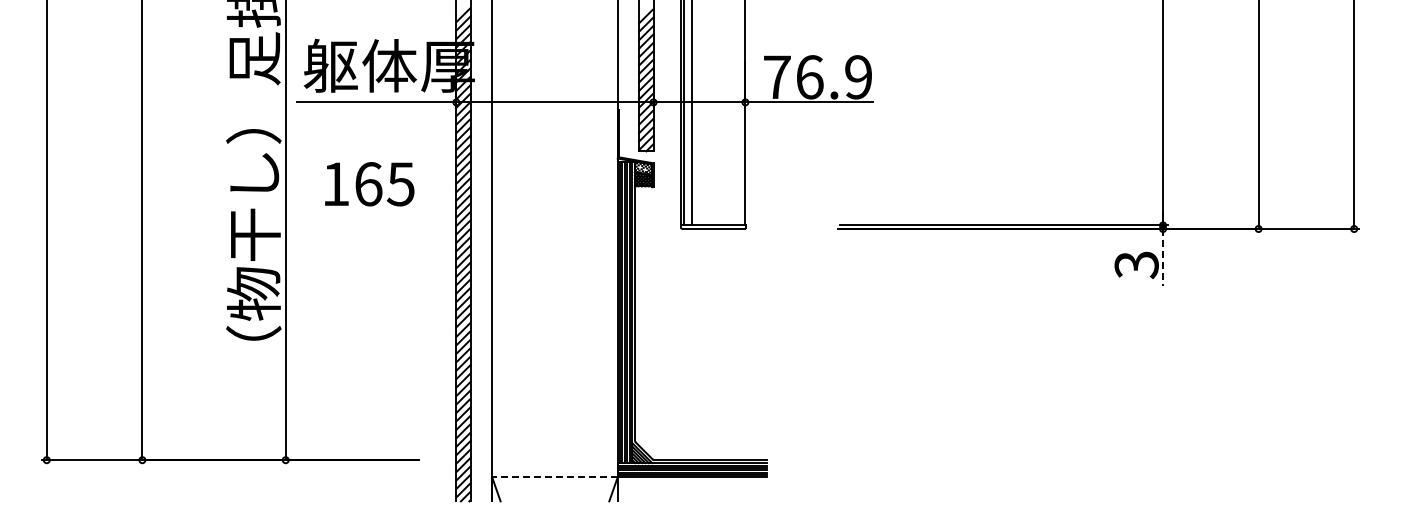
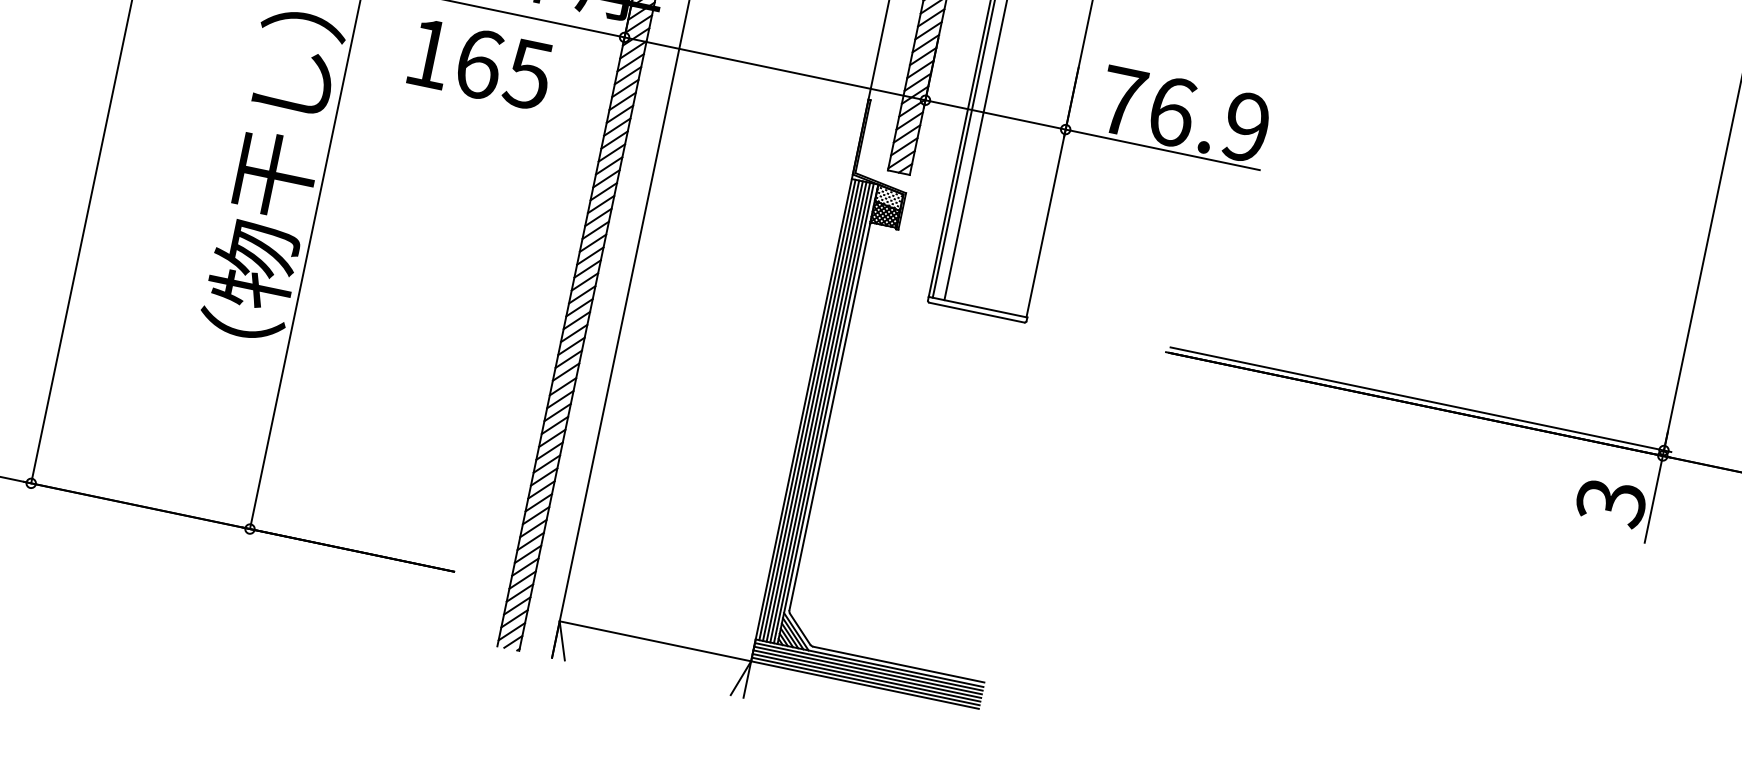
text: (369, 184) -> (480, 64), moved
line: (1163, 257) -> (1654, 499), dashed -> solid
line: (554, 477) -> (654, 641), dashed -> solid

